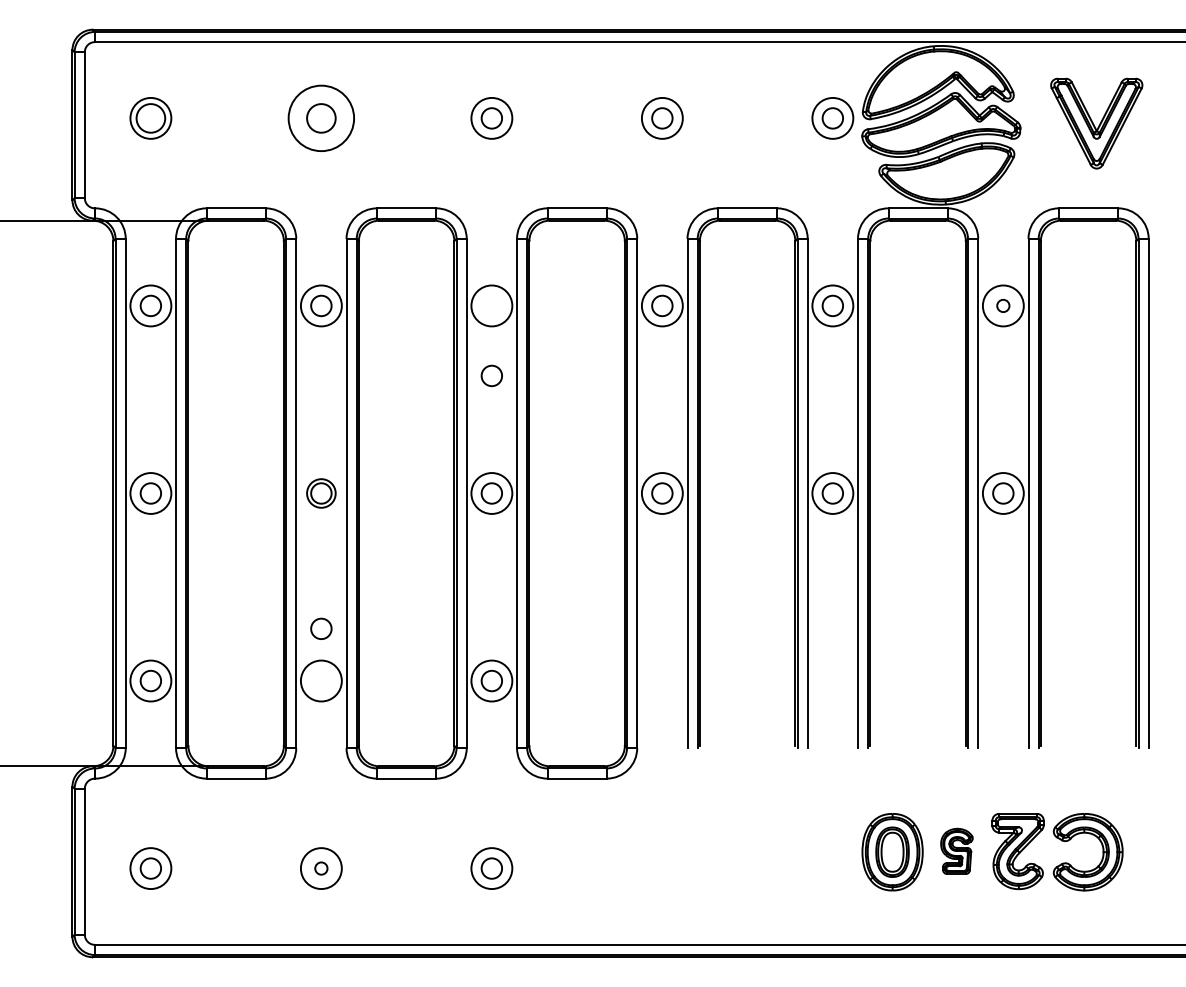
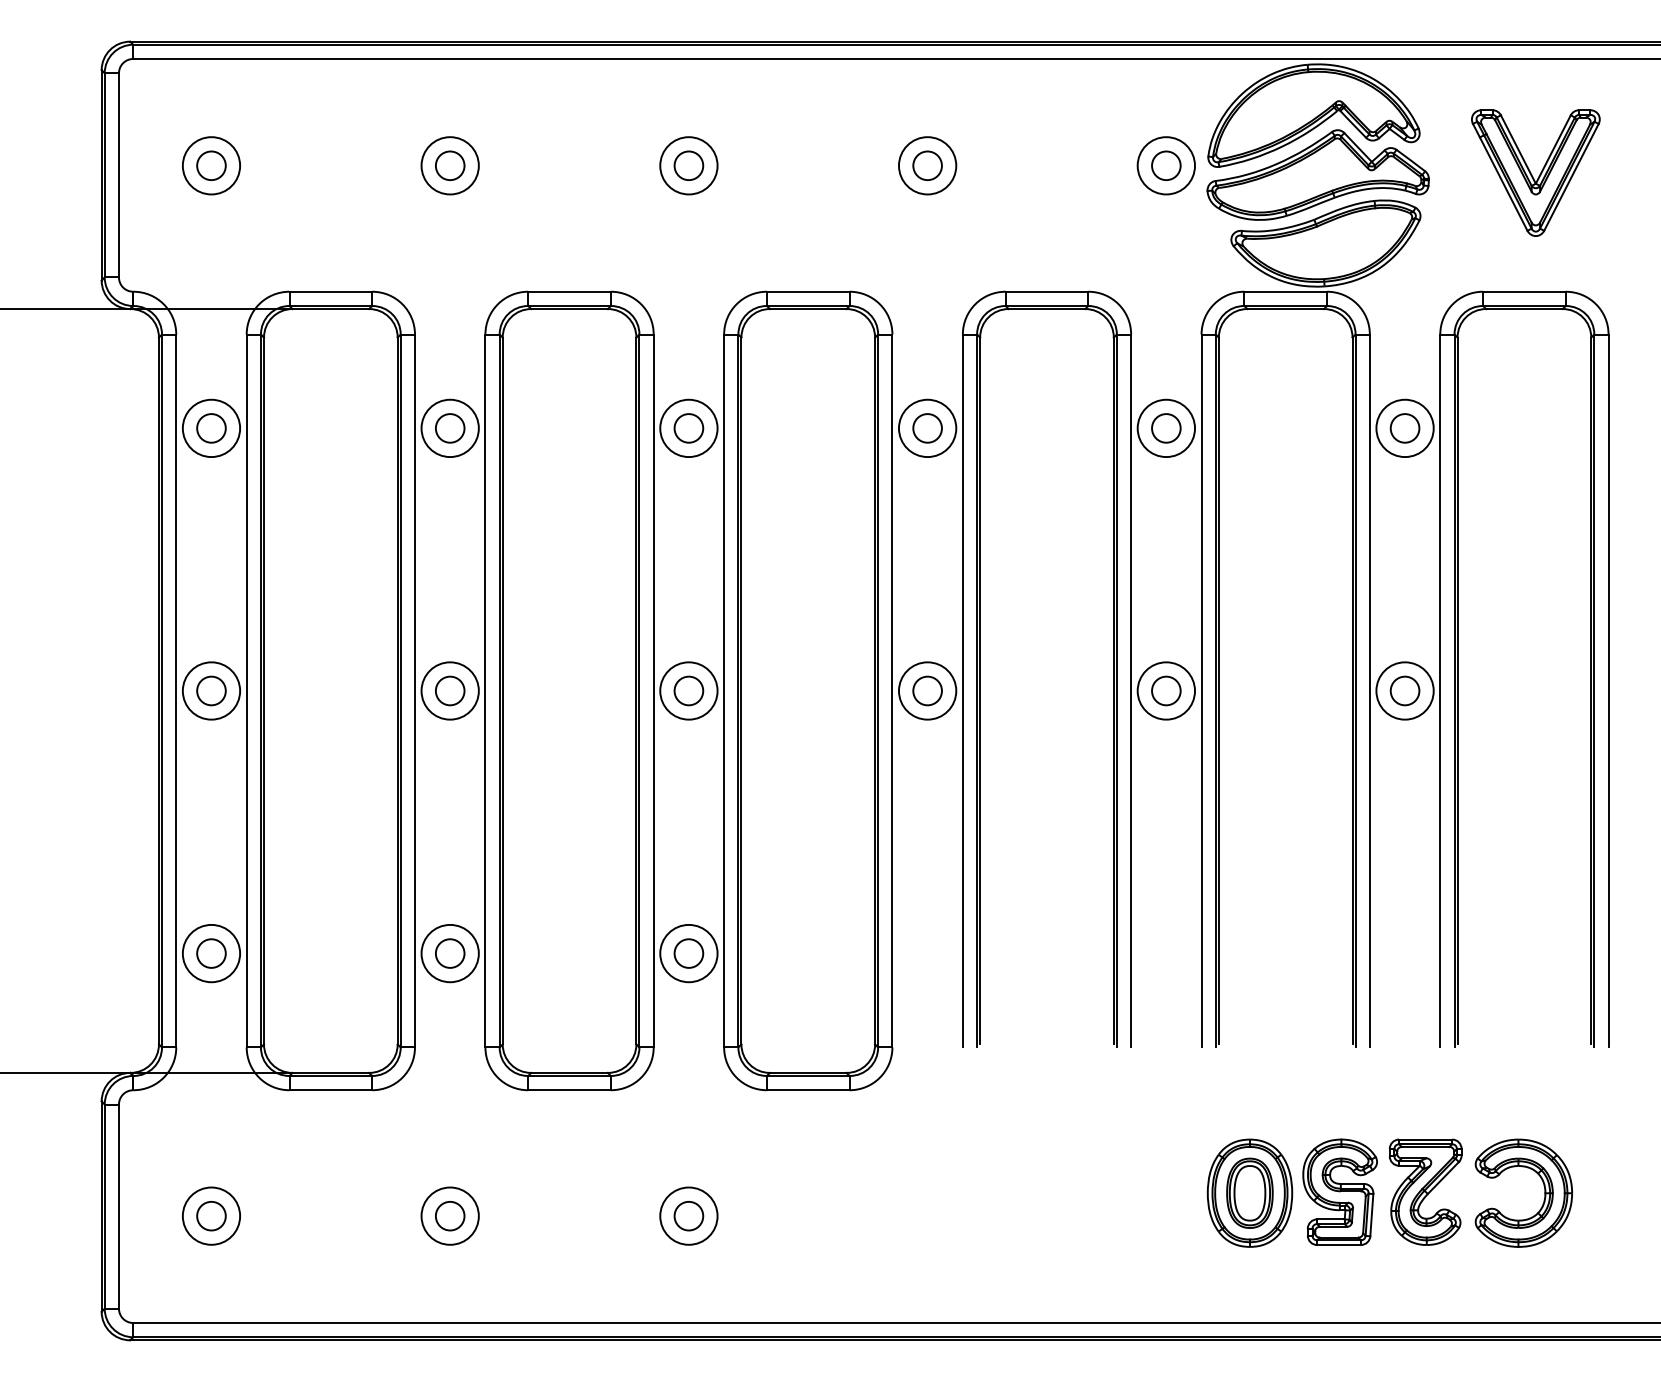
circle: (150, 118) -> (211, 165), size x0.71
circle: (320, 118) -> (449, 165), size x0.62
circle: (320, 118) -> (449, 165), size x0.71
circle: (1002, 306) -> (1404, 428), size x1.67
circle: (491, 376) -> (688, 428), moved
circle: (320, 493) -> (449, 690), size x1.43
circle: (321, 628) -> (450, 953), moved
part: (956, 850) -> (1339, 1191), size x1.67
circle: (320, 868) -> (449, 1215), size x1.67

